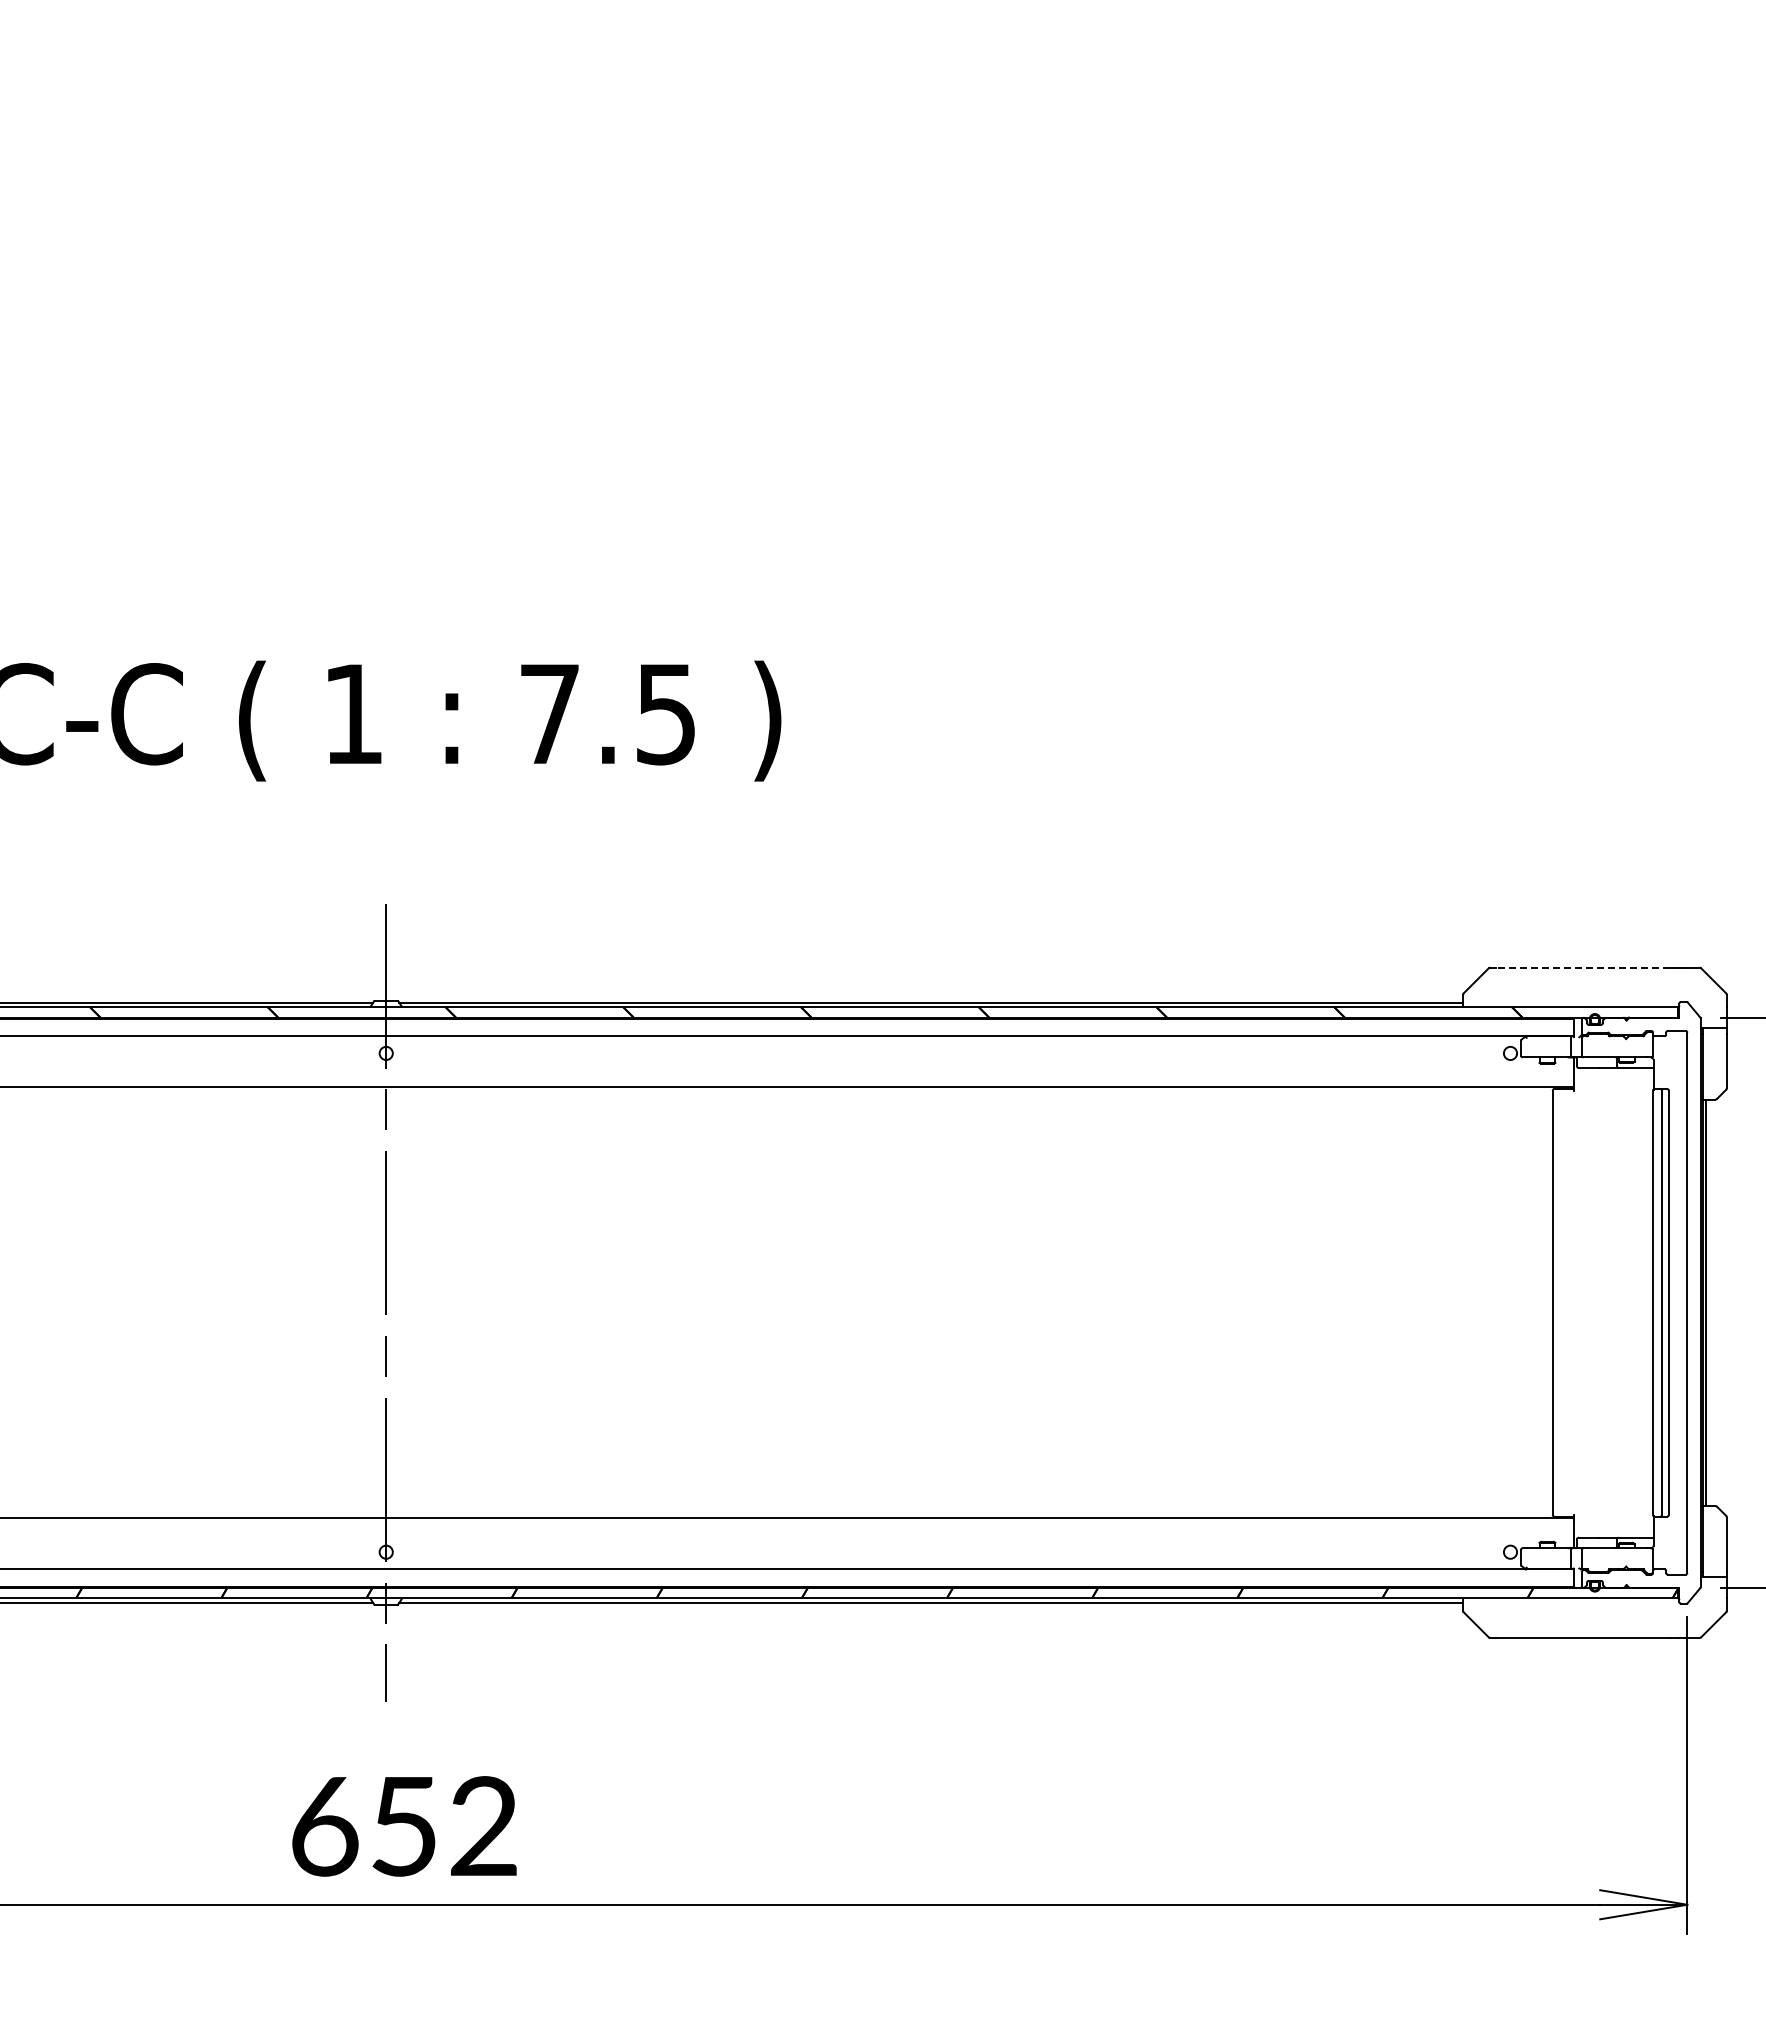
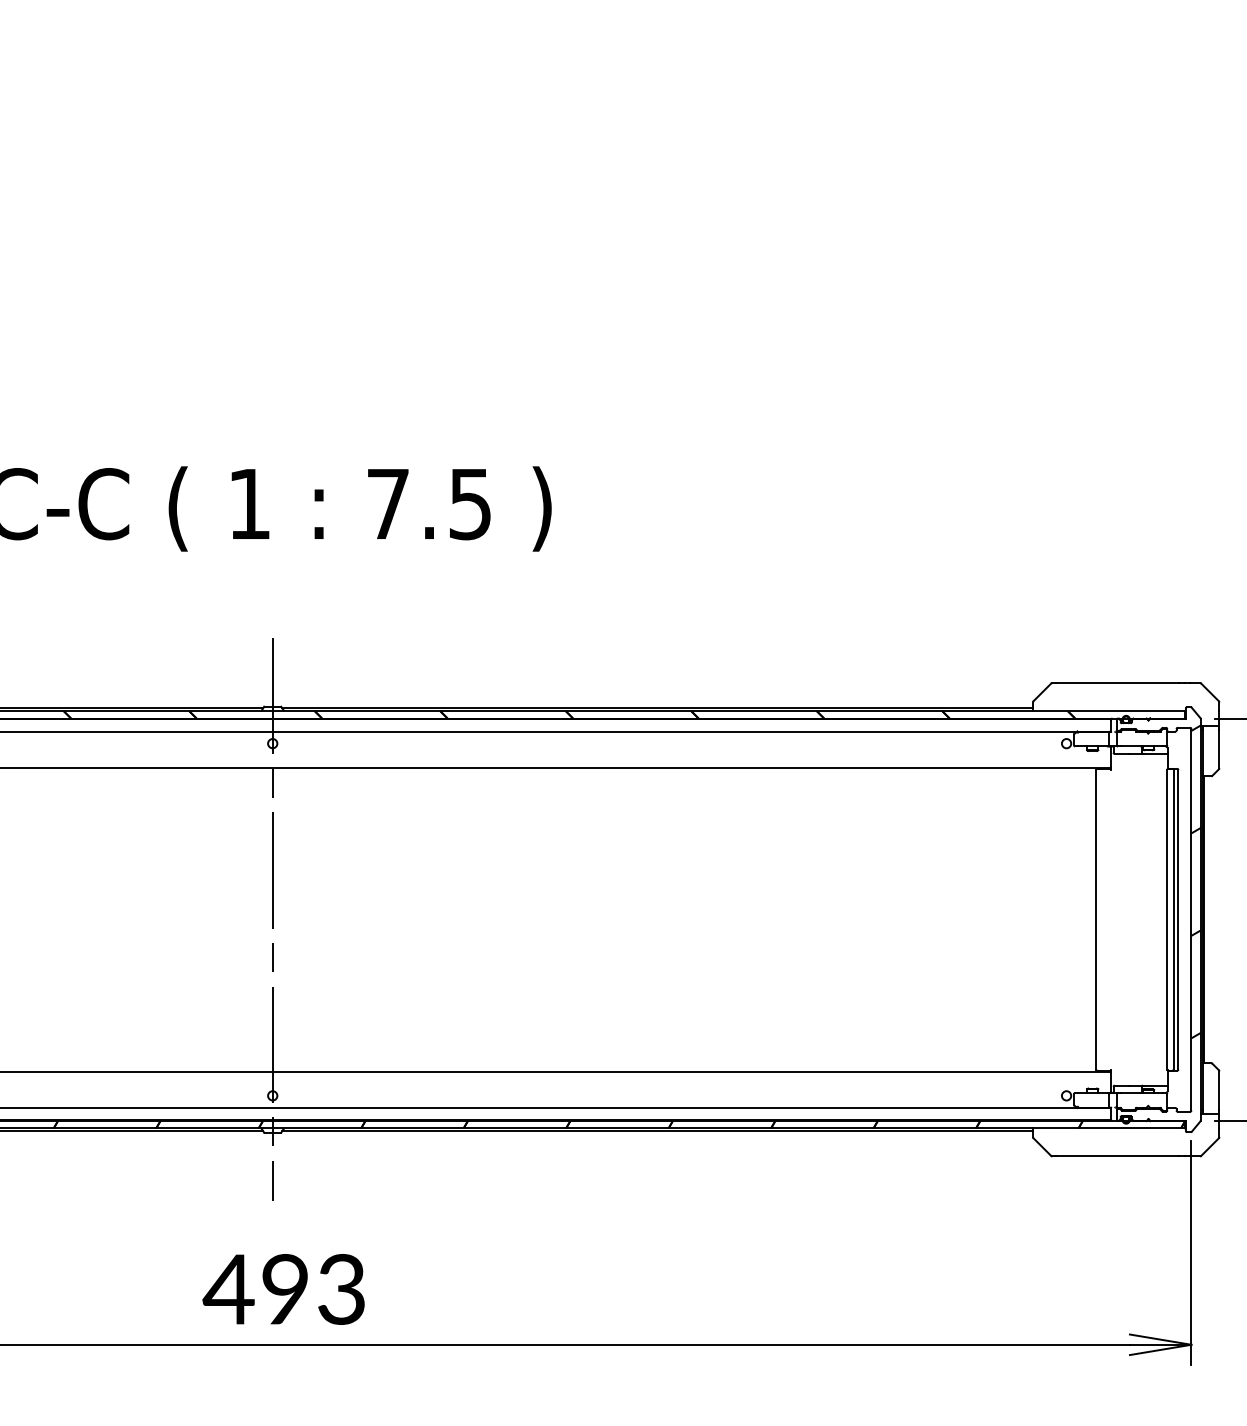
line: (1582, 967) -> (1117, 682), dashed -> solid
hatch: (1693, 1248) -> (1195, 881), added
text: (401, 1826) -> (283, 1289), 652 -> 493

